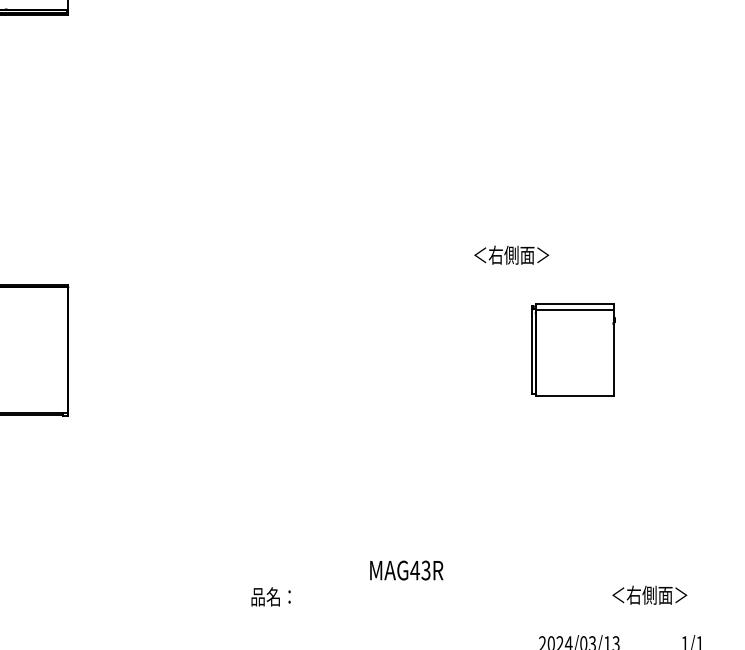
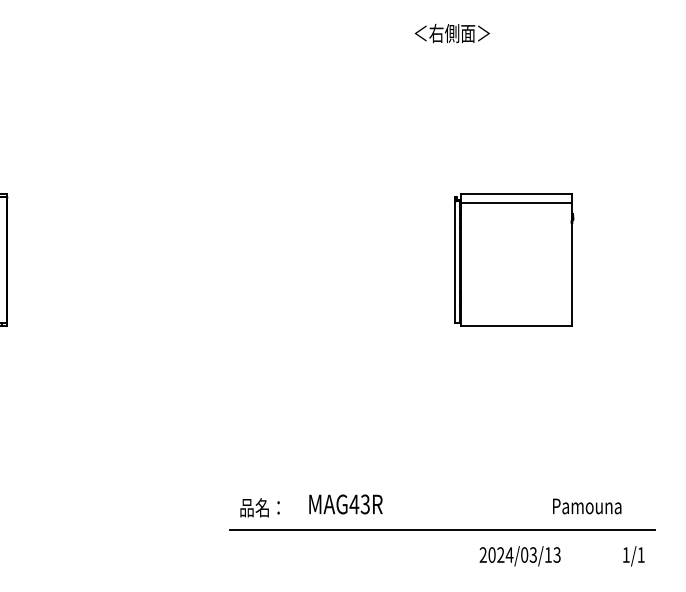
text: (511, 254) -> (452, 32), moved
part: (573, 350) -> (514, 260), size x1.43
text: (406, 570) -> (345, 504), moved
text: (649, 594) -> (590, 505), ＜右側面＞ -> Pamouna
text: (270, 596) -> (259, 507), moved
line: (501, 618) -> (442, 529), added

